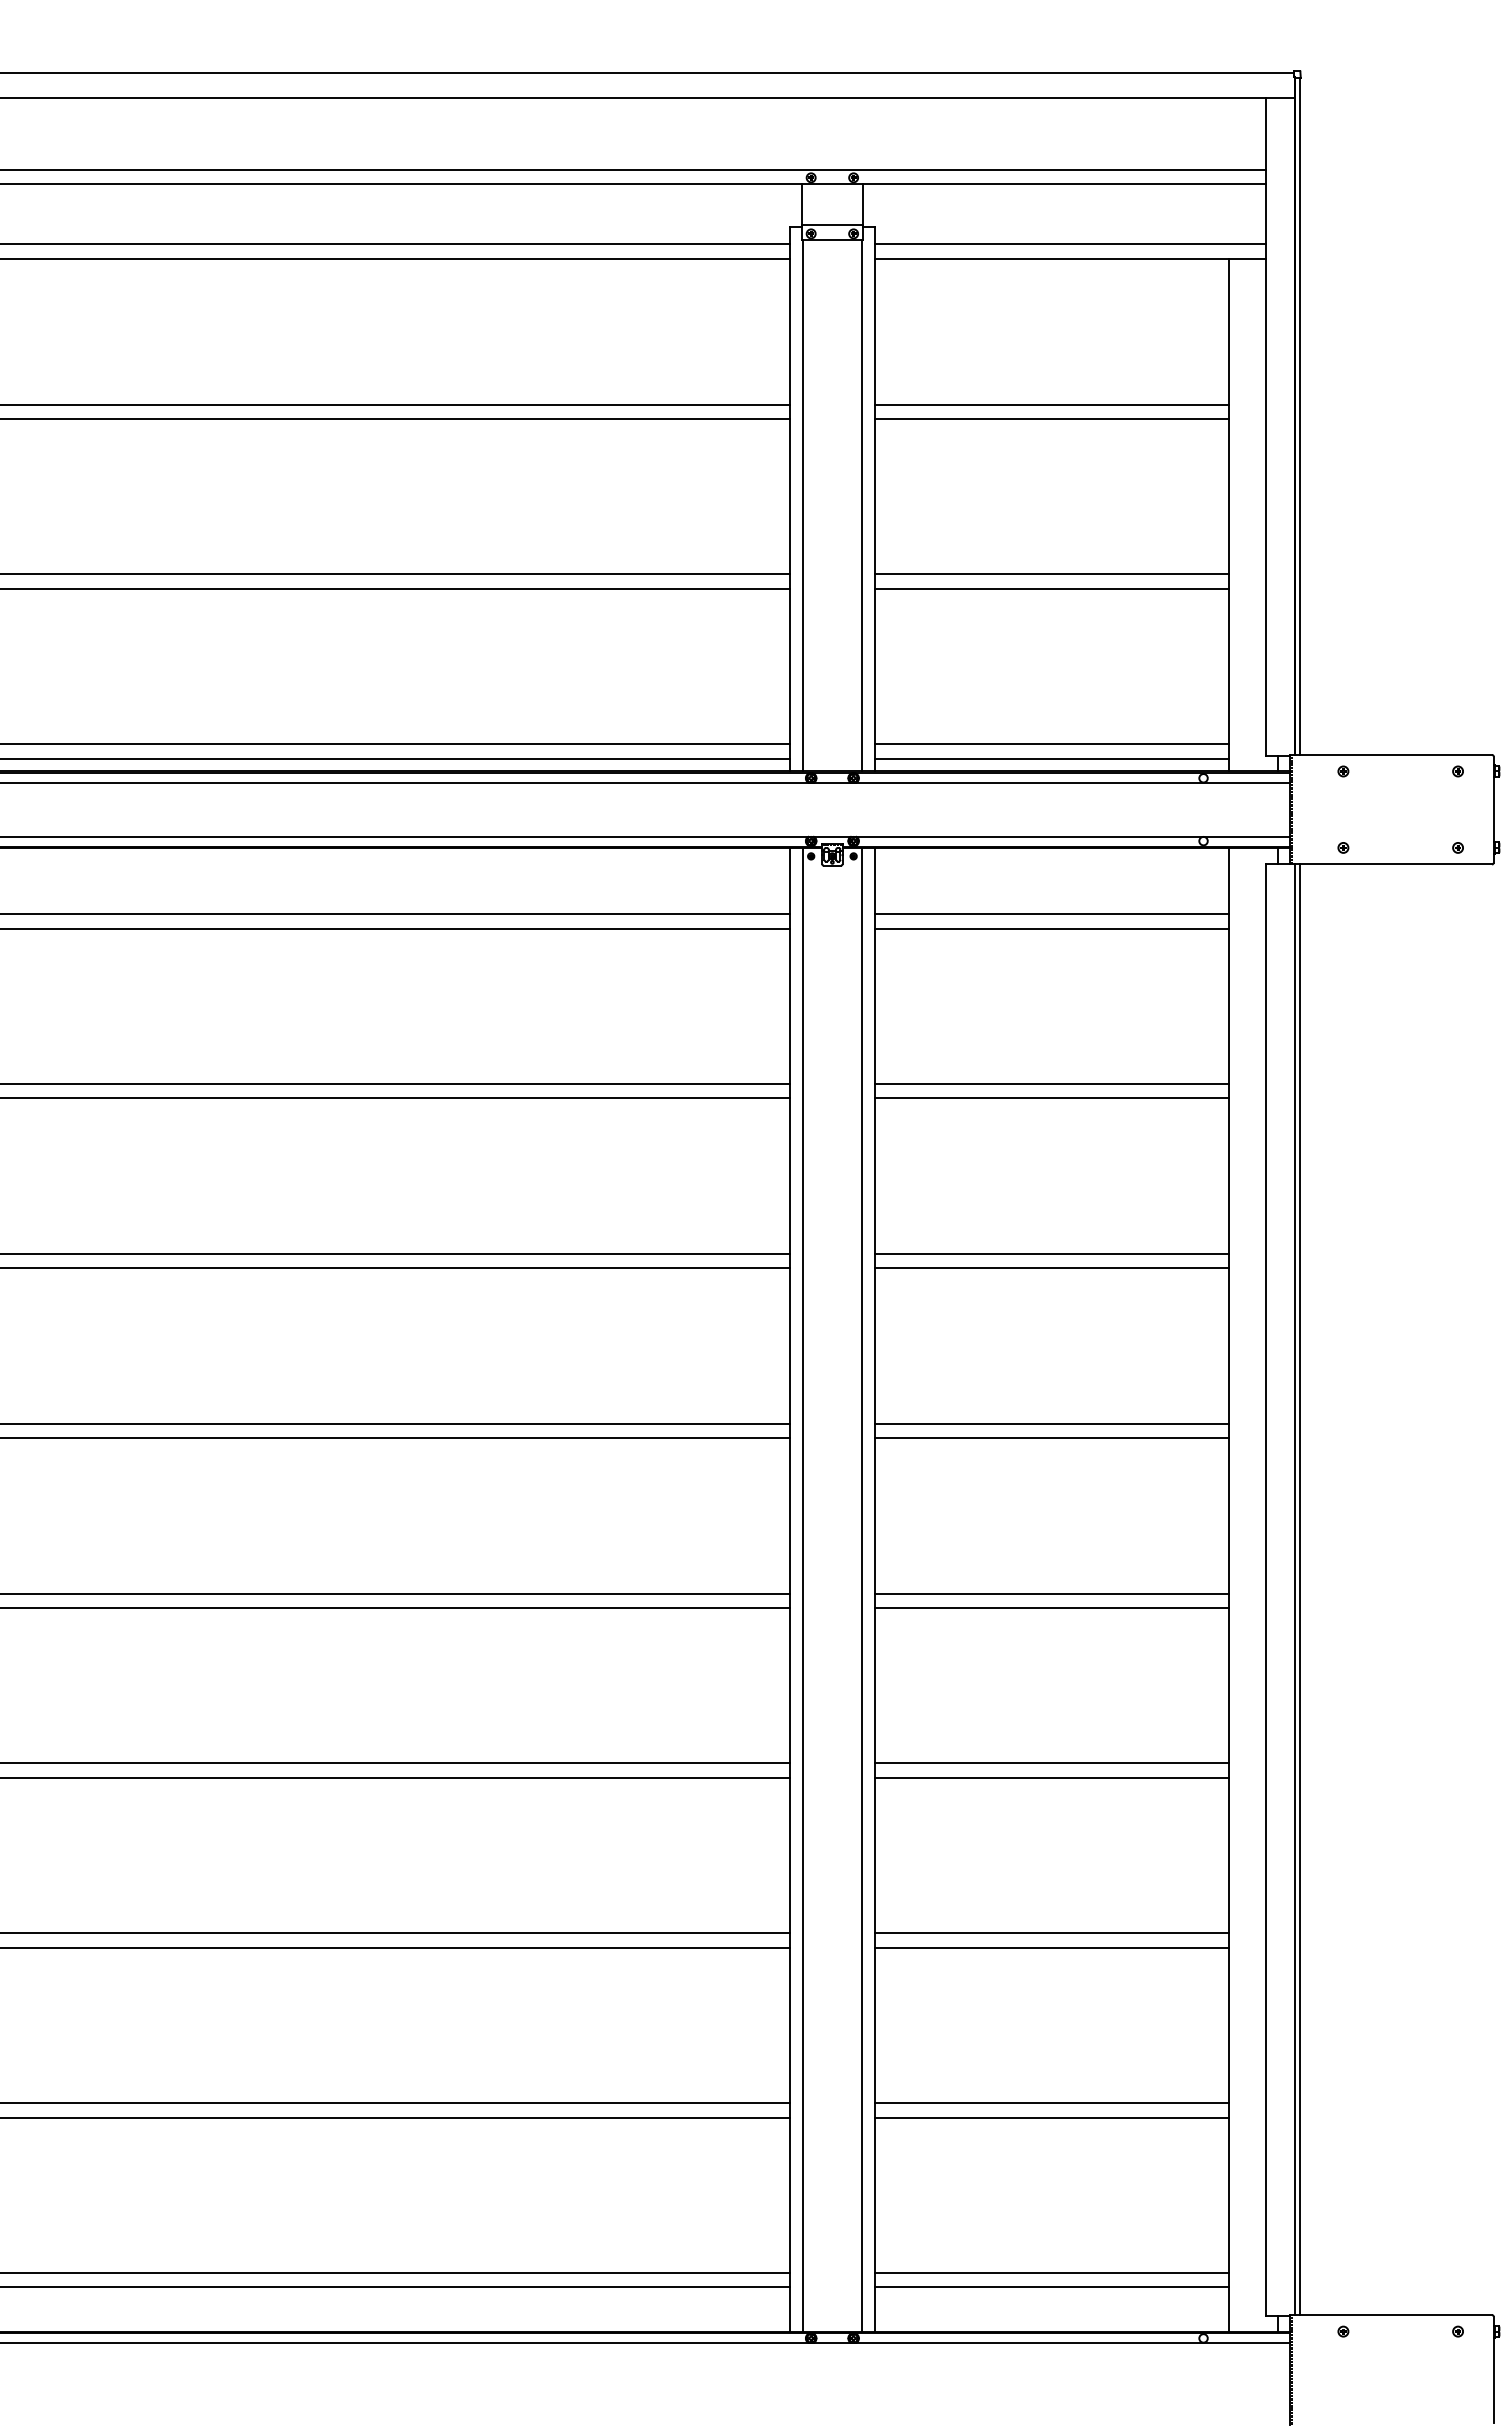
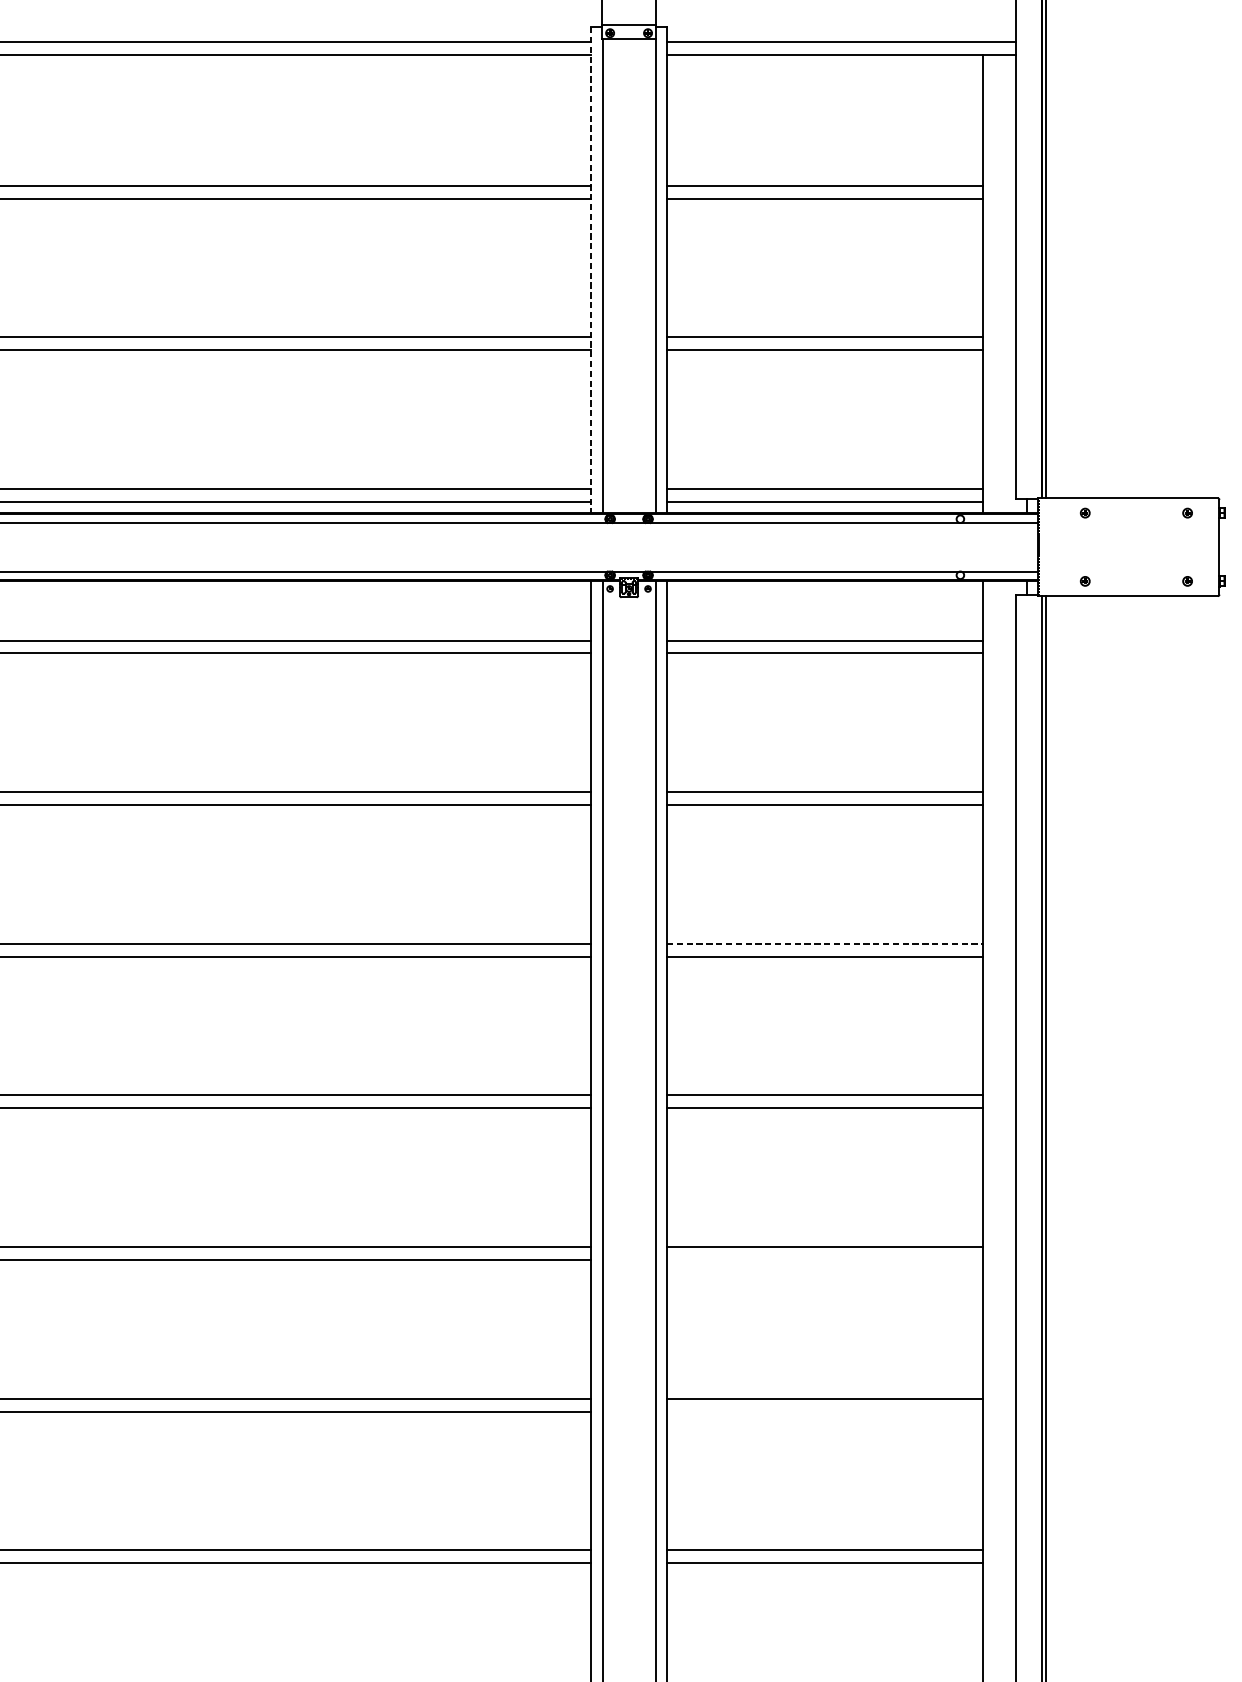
line: (789, 499) -> (590, 270), solid -> dashed
line: (1052, 1253) -> (825, 943), solid -> dashed
line: (1051, 1608) -> (824, 1260), removed
line: (1051, 1777) -> (824, 1411), removed

